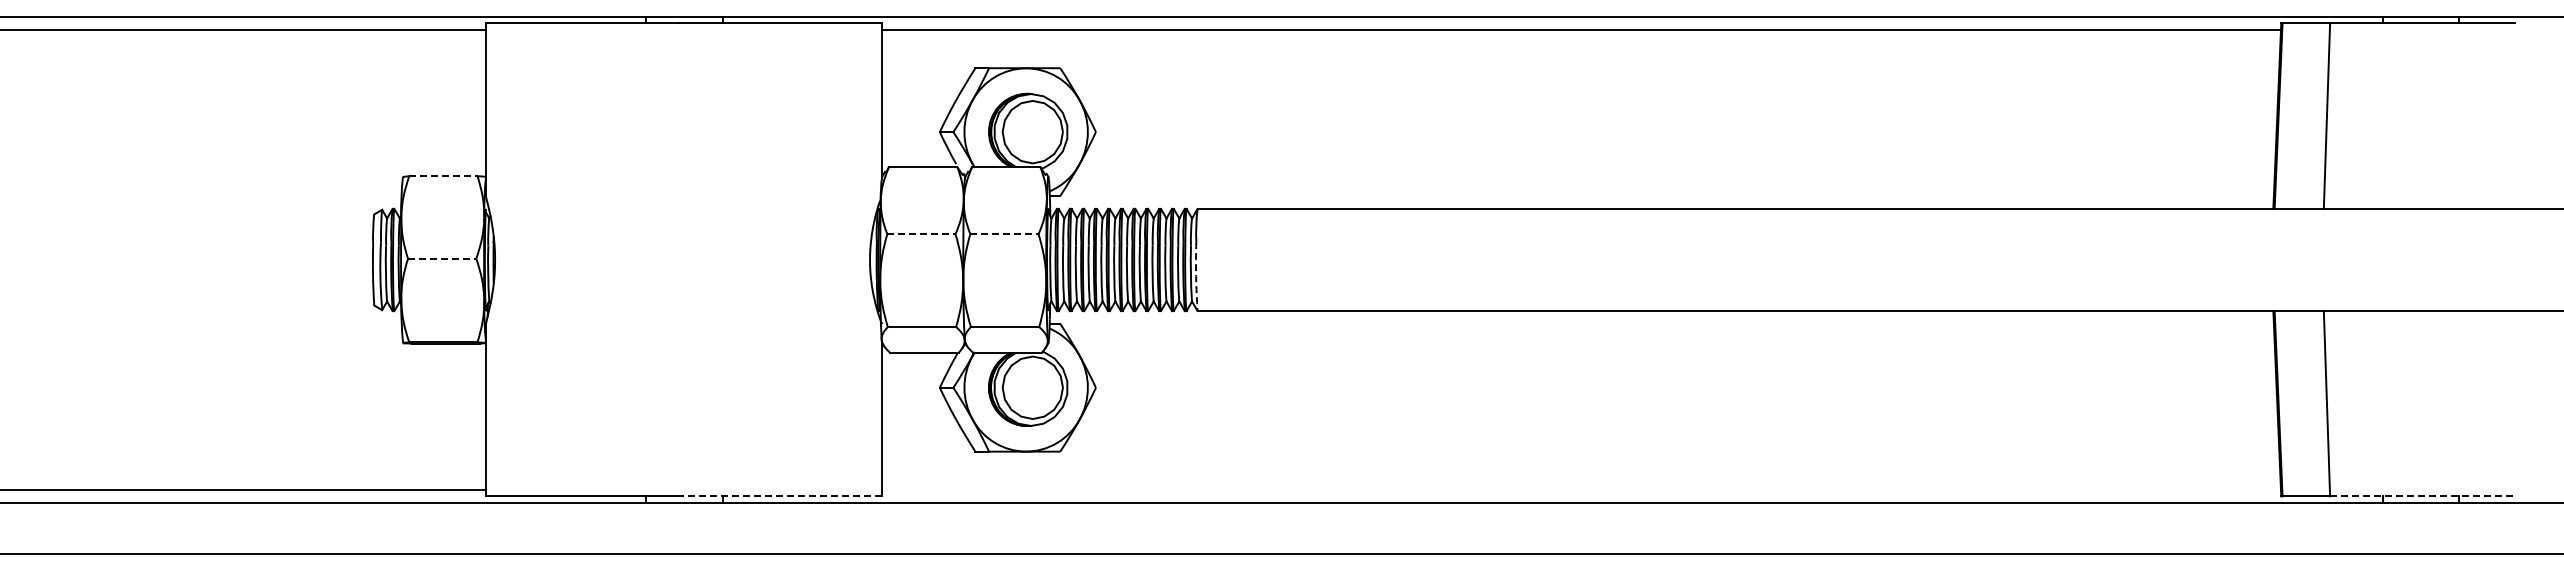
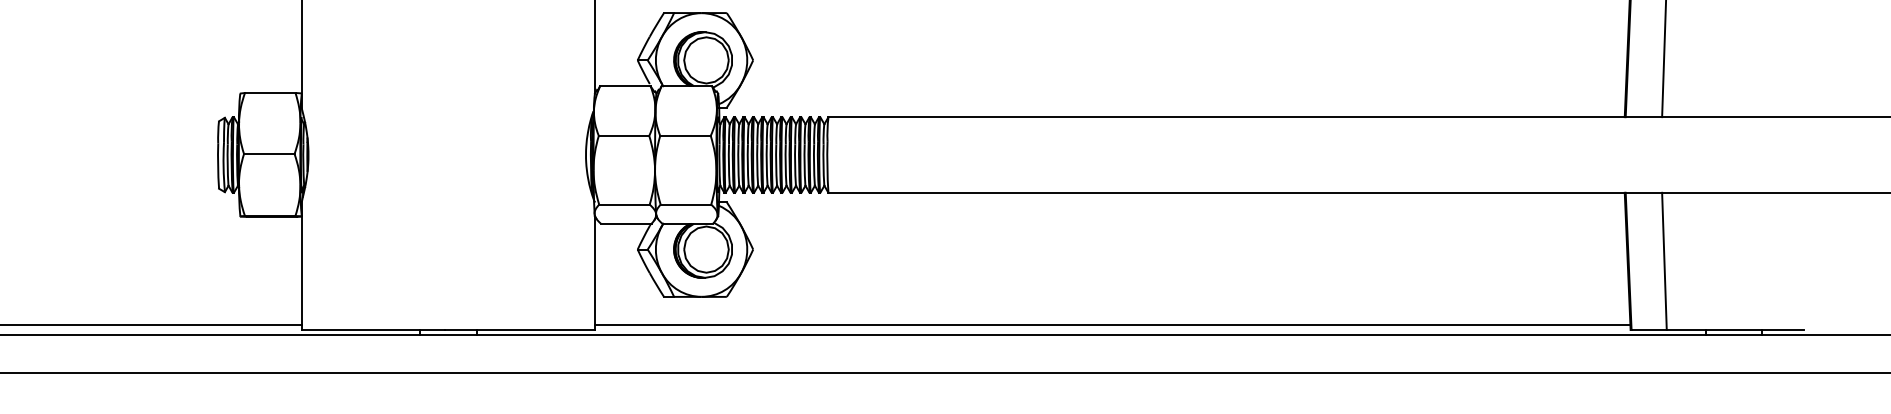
line: (443, 176) -> (270, 93), dashed -> solid
line: (921, 234) -> (624, 136), dashed -> solid
line: (1004, 234) -> (685, 136), dashed -> solid
line: (442, 258) -> (269, 153), dashed -> solid
arc: (1196, 276) -> (827, 167), dashed -> solid
line: (1581, 490) -> (1112, 325), added
line: (780, 496) -> (519, 330), dashed -> solid
line: (2423, 496) -> (1735, 330), dashed -> solid

